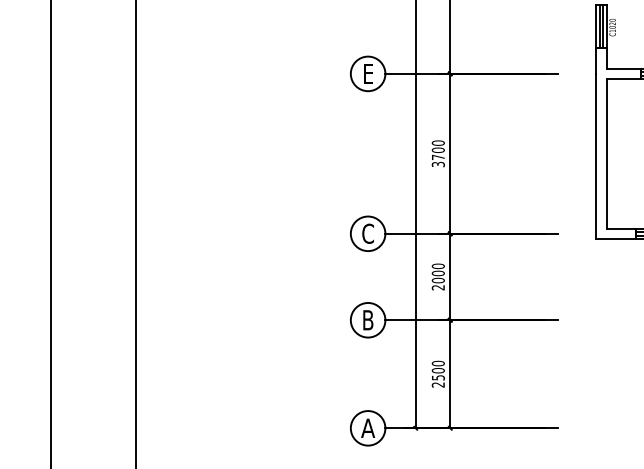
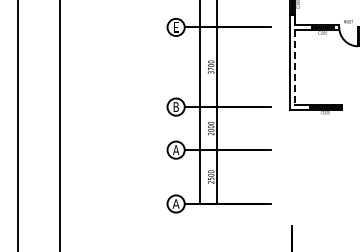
line: (605, 154) -> (294, 67), solid -> dashed
text: (368, 234) -> (176, 107), C -> B
text: (368, 320) -> (176, 150), B -> A

